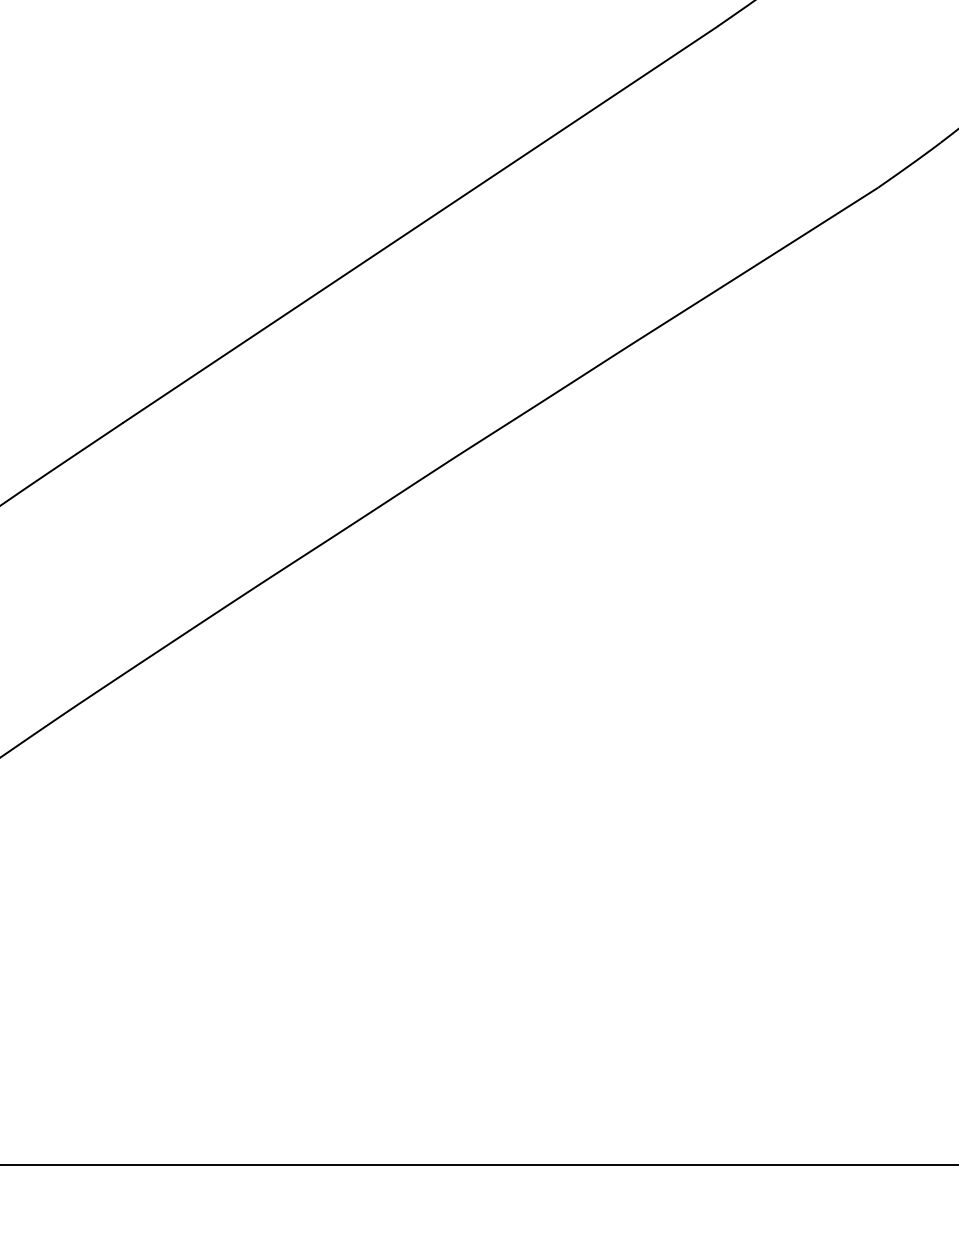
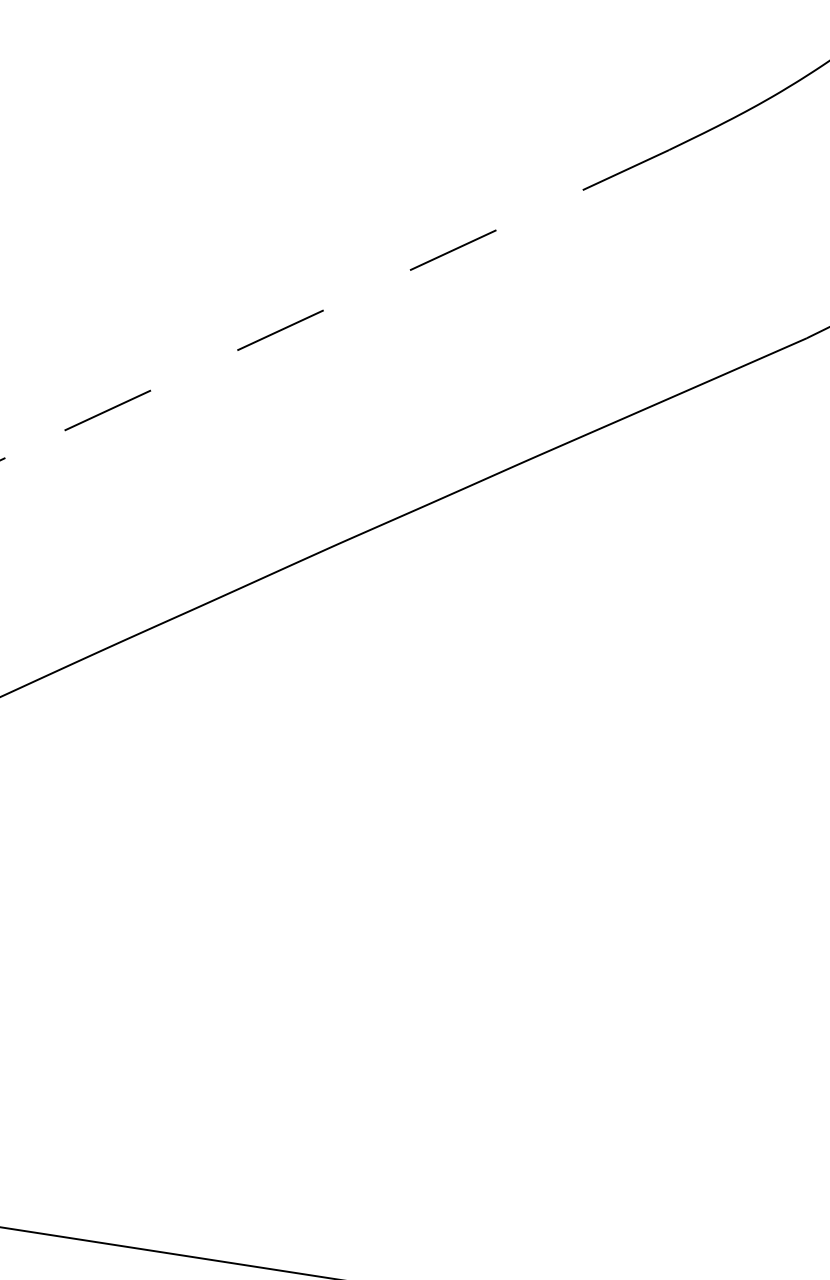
line: (419, 225) -> (336, 304), solid -> dashed

